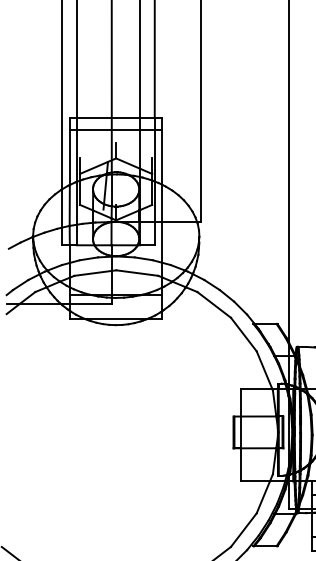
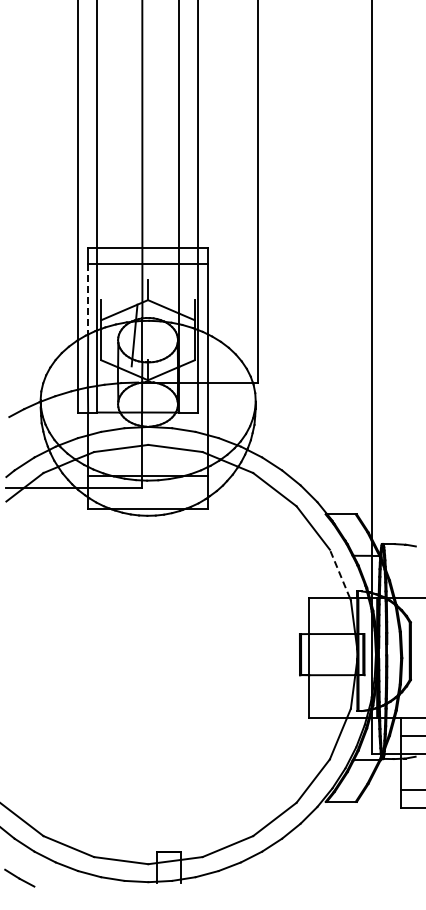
line: (70, 157) -> (88, 299), solid -> dashed
line: (264, 369) -> (339, 573), solid -> dashed

